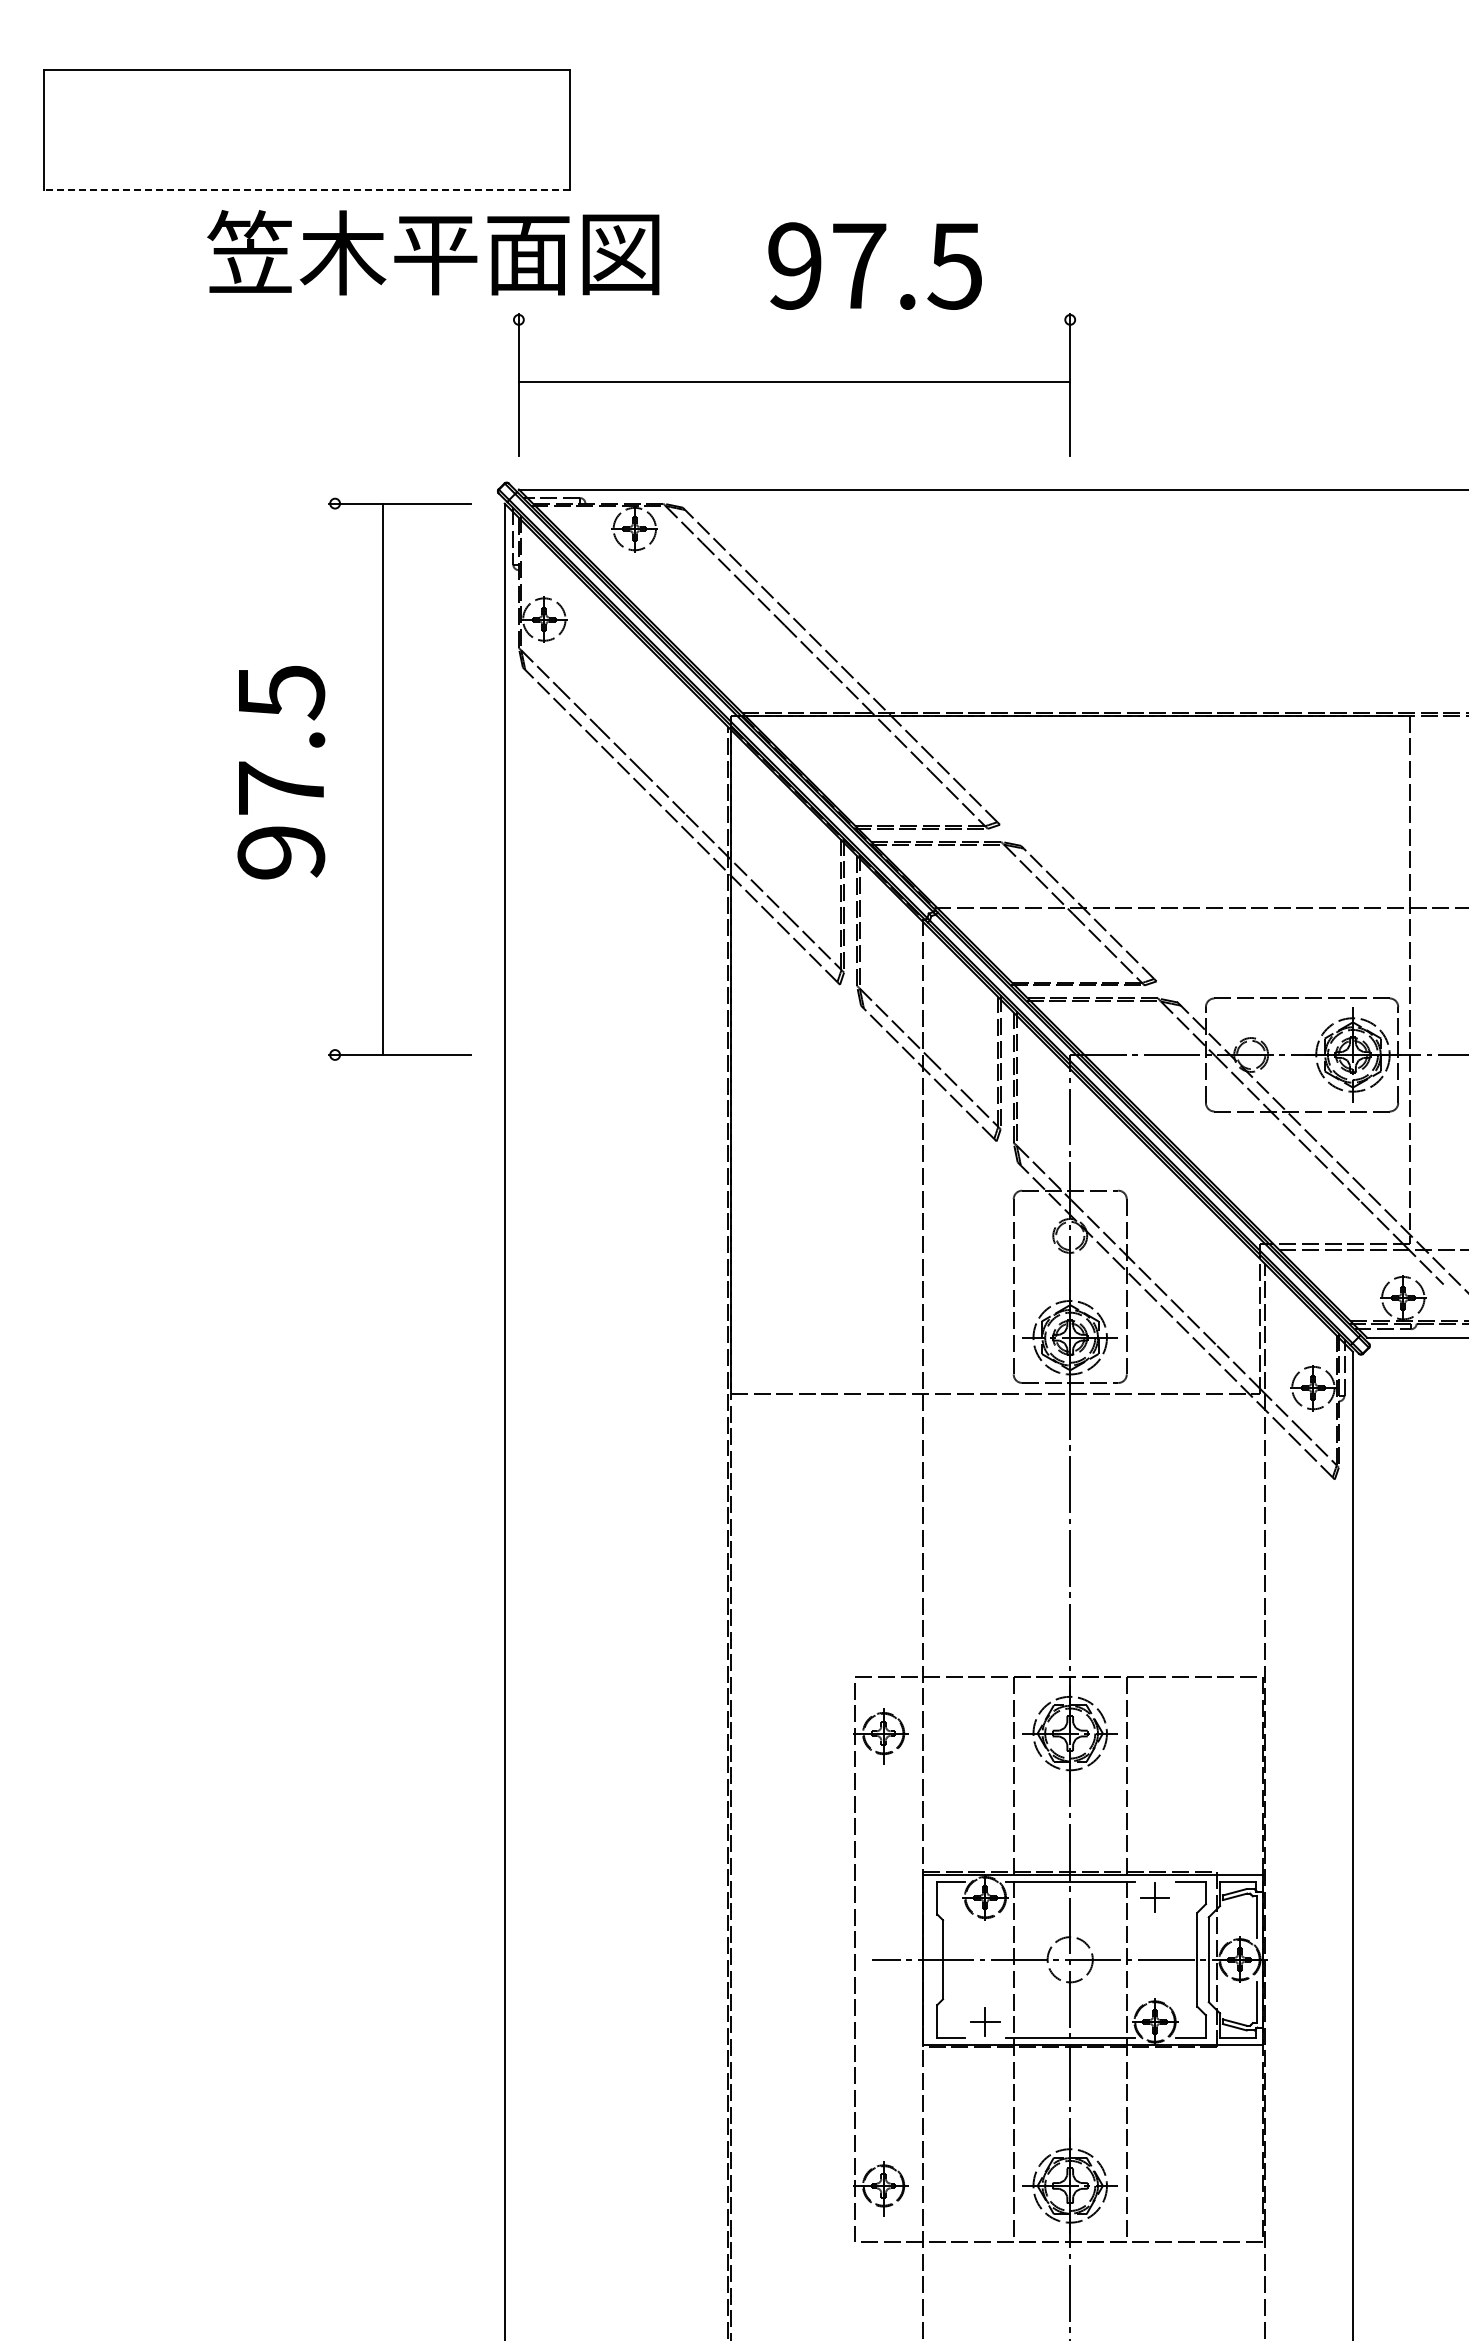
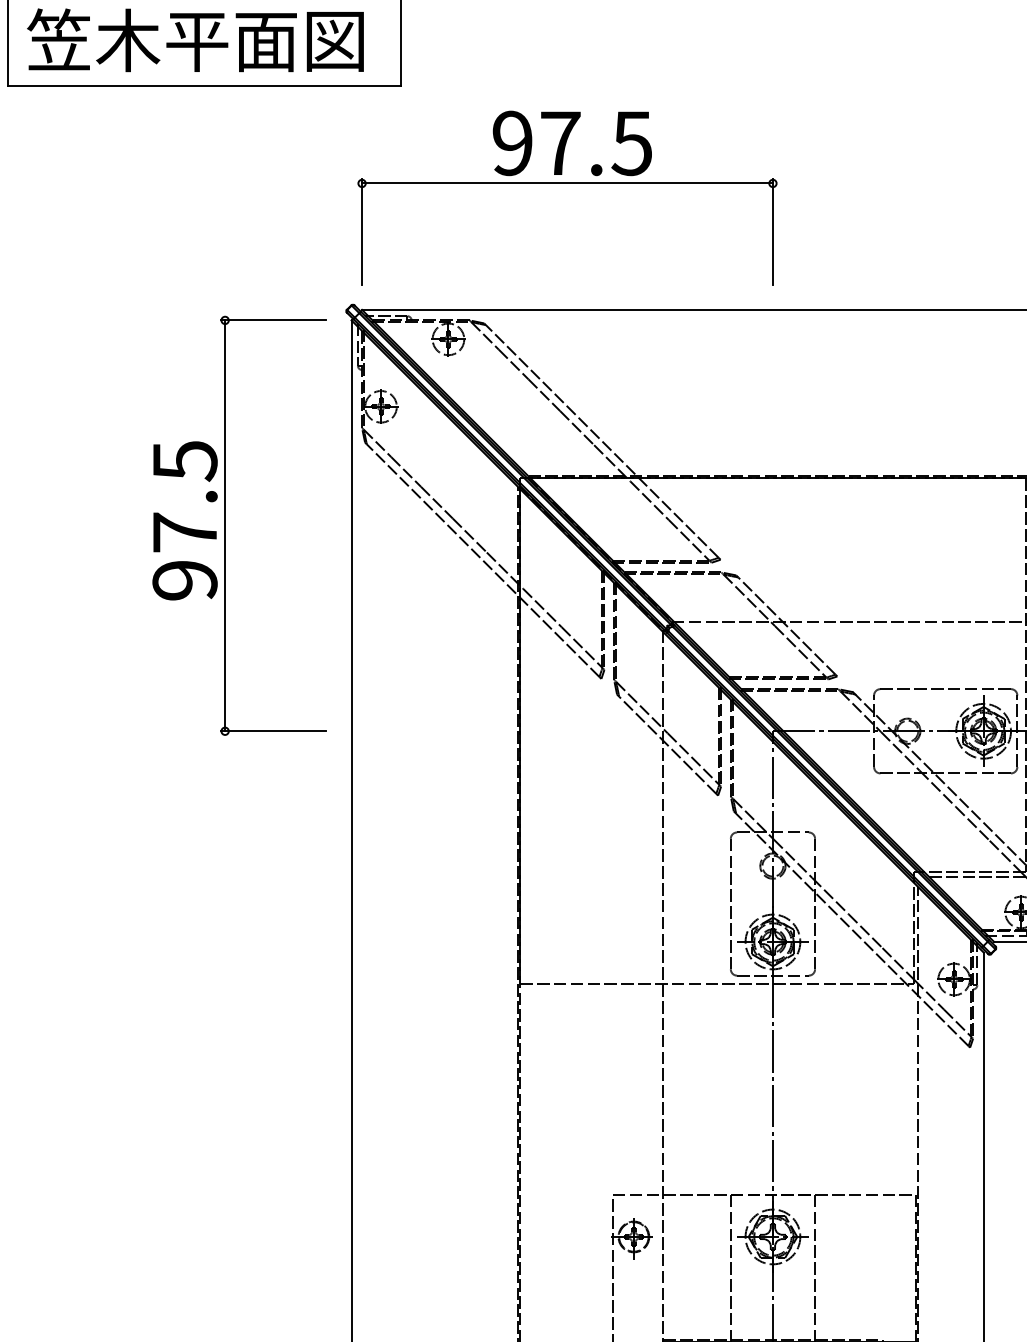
line: (306, 189) -> (203, 86), dashed -> solid
text: (433, 252) -> (195, 40), moved
text: (874, 265) -> (571, 142), moved
line: (794, 381) -> (567, 183), moved
line: (383, 778) -> (225, 525), moved

